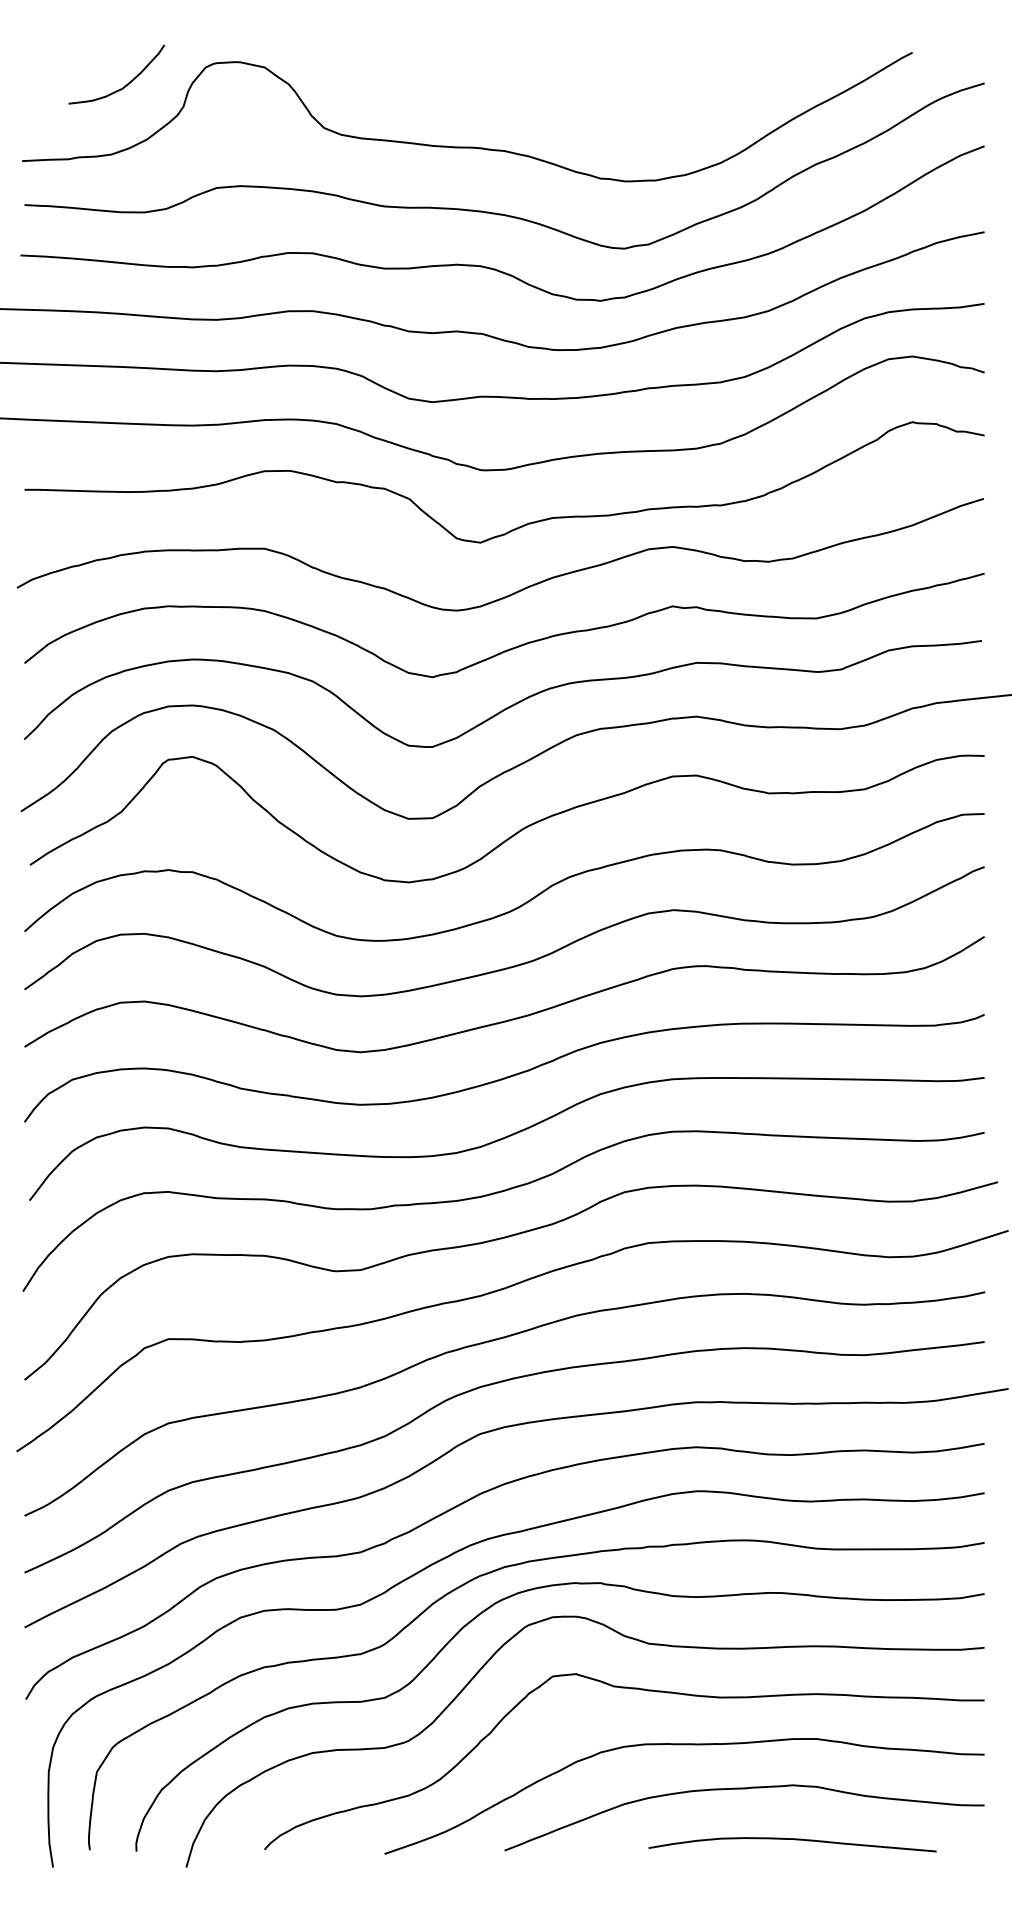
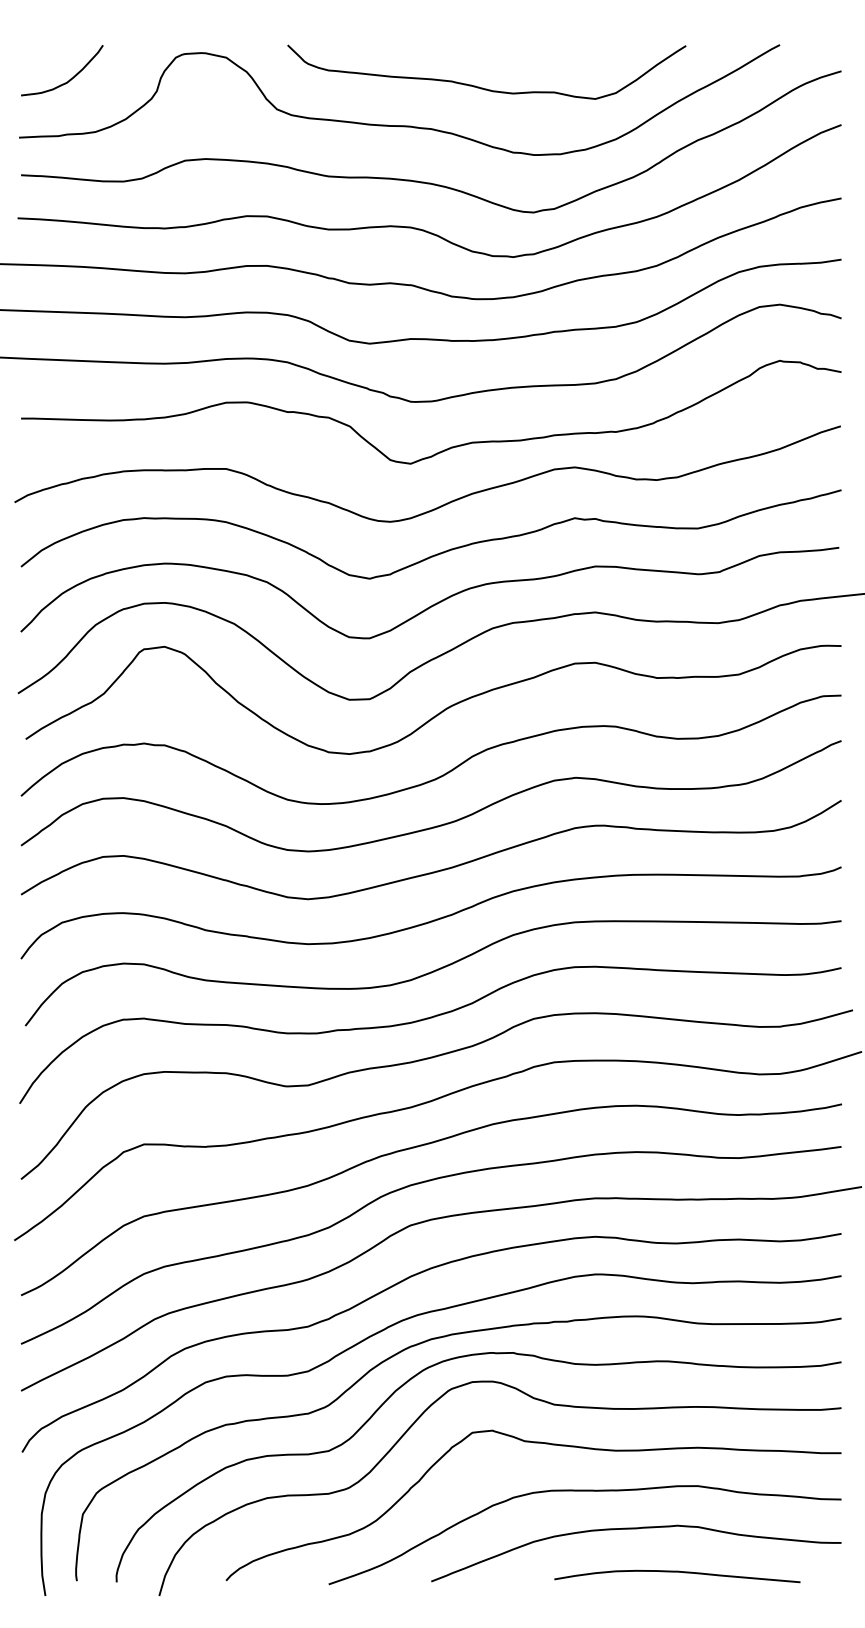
curve: (124, 85) -> (68, 79), moved
curve: (564, 102) -> (482, 87), added

